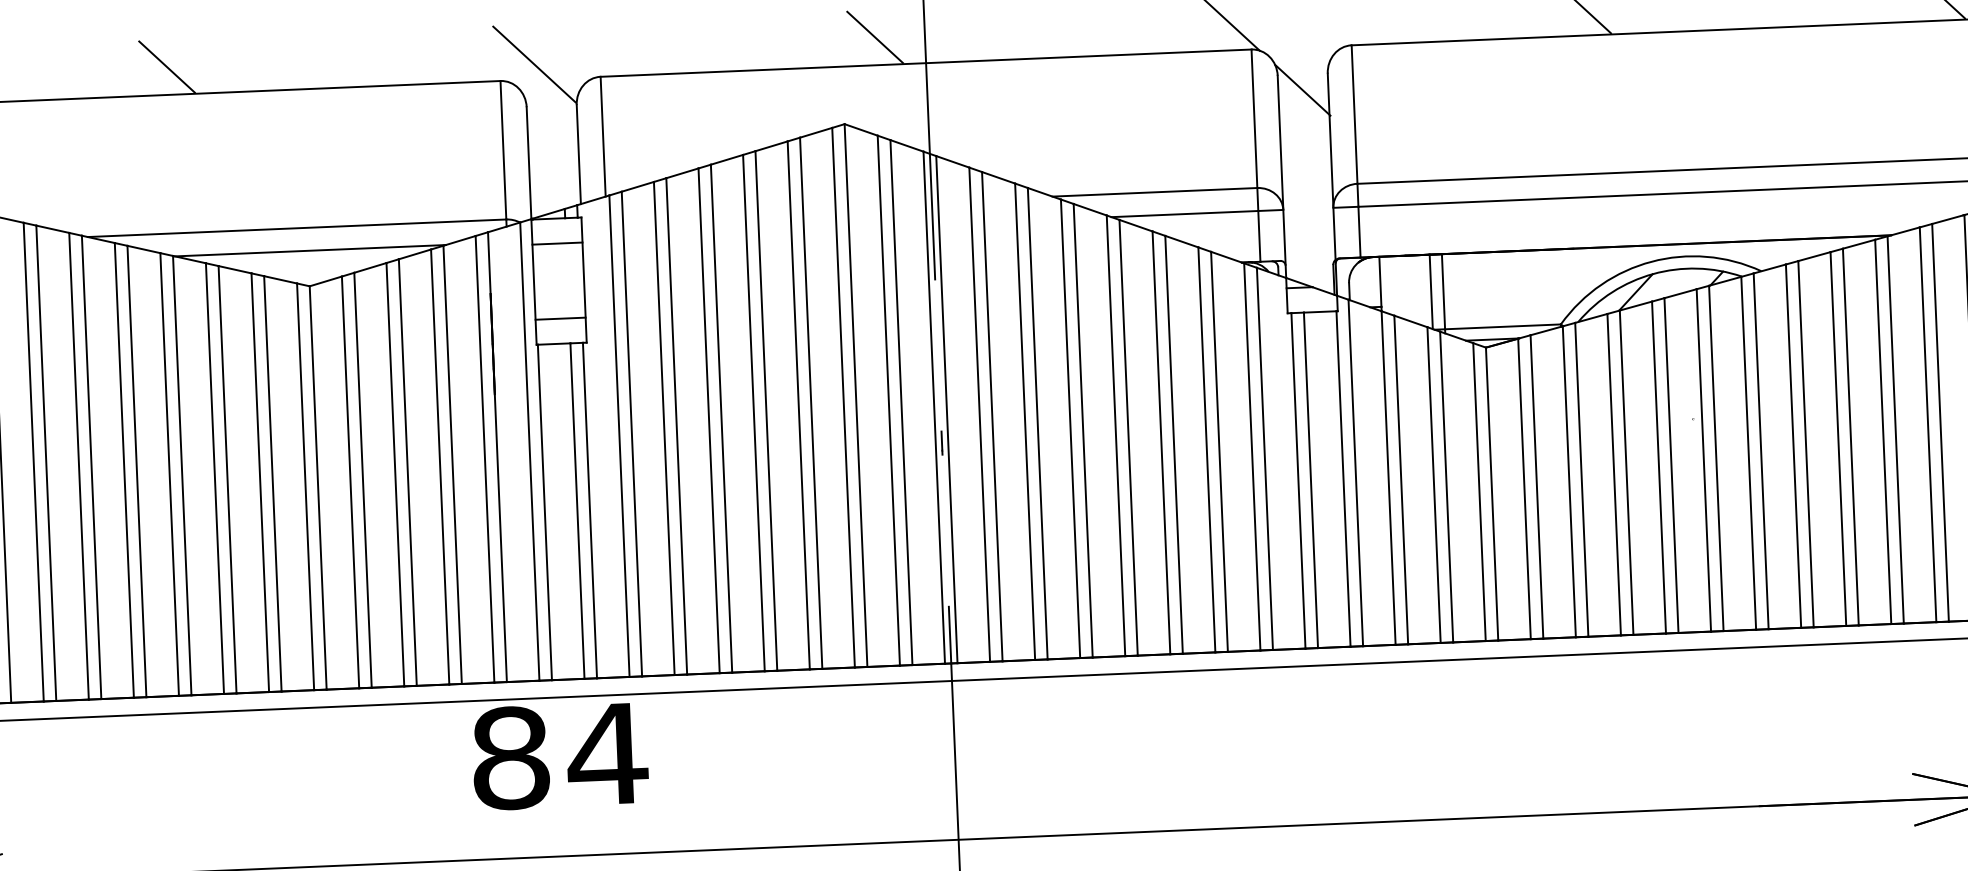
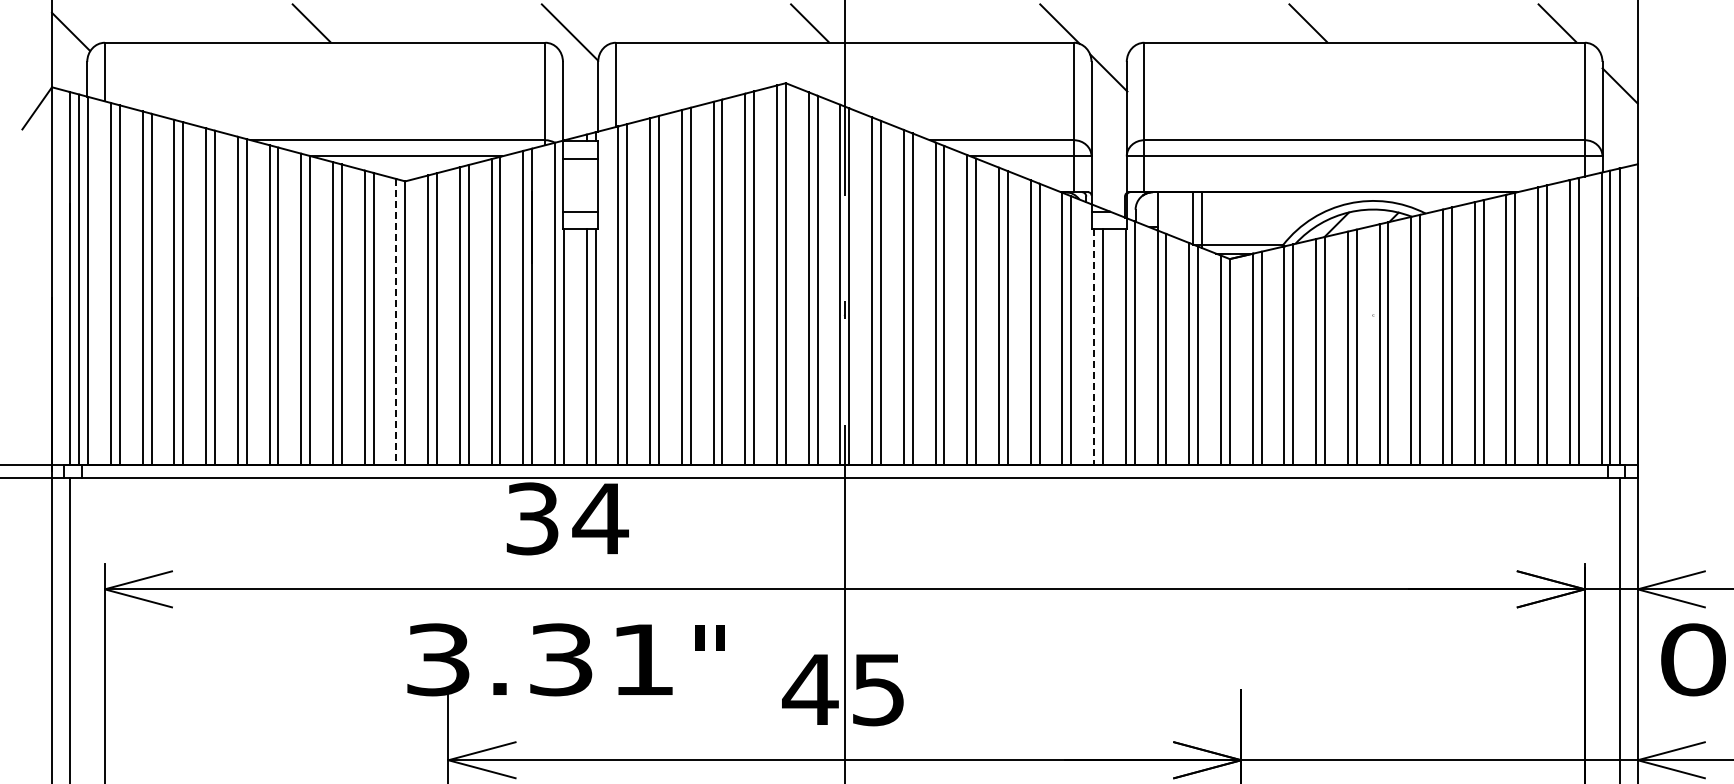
line: (1298, 481) -> (1094, 347), solid -> dashed
line: (305, 487) -> (396, 322), solid -> dashed
text: (510, 757) -> (532, 518), 84 -> 34

